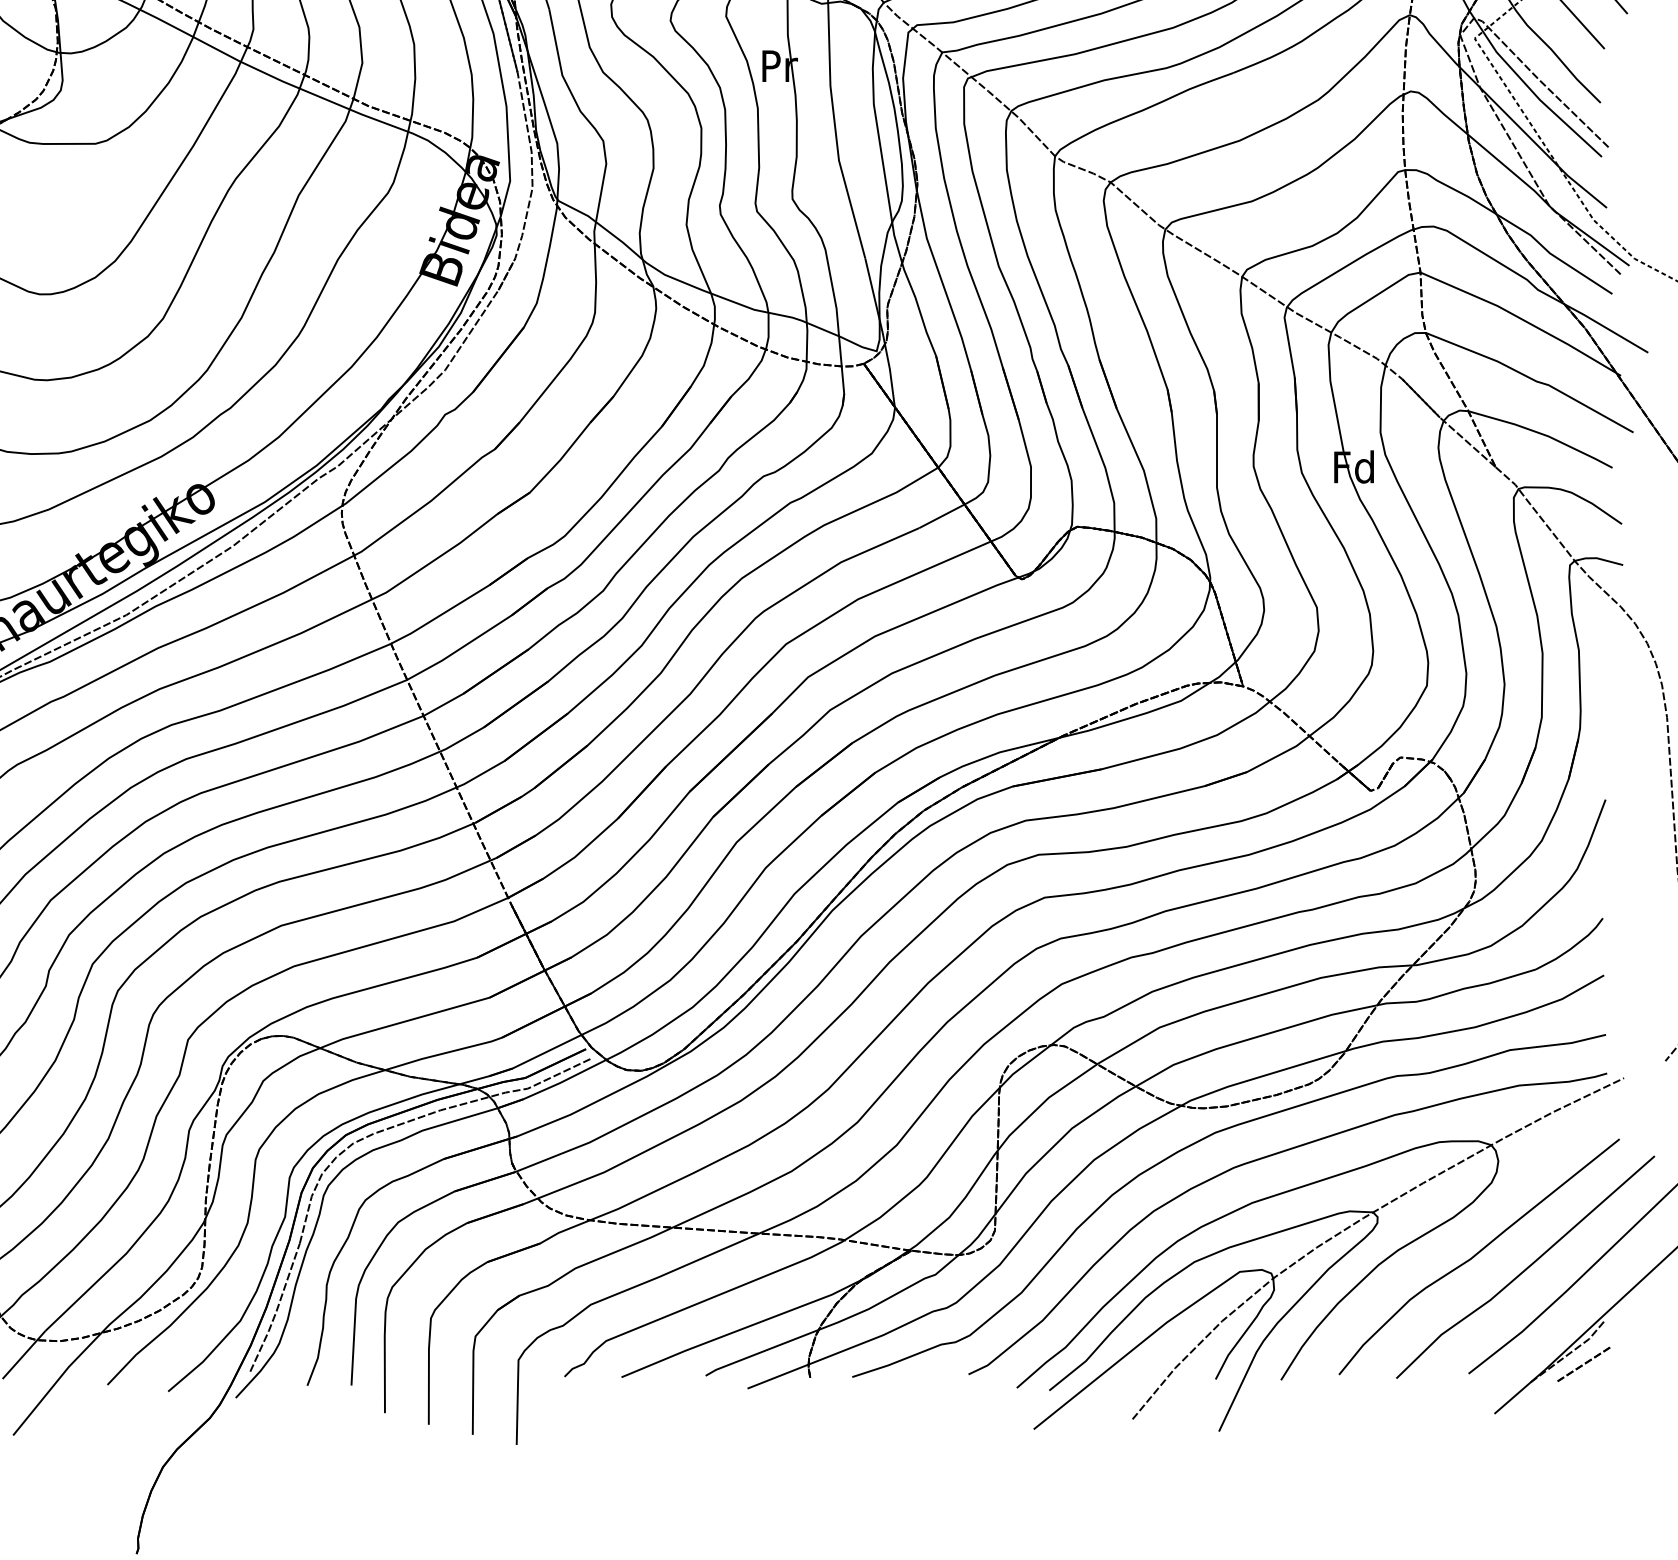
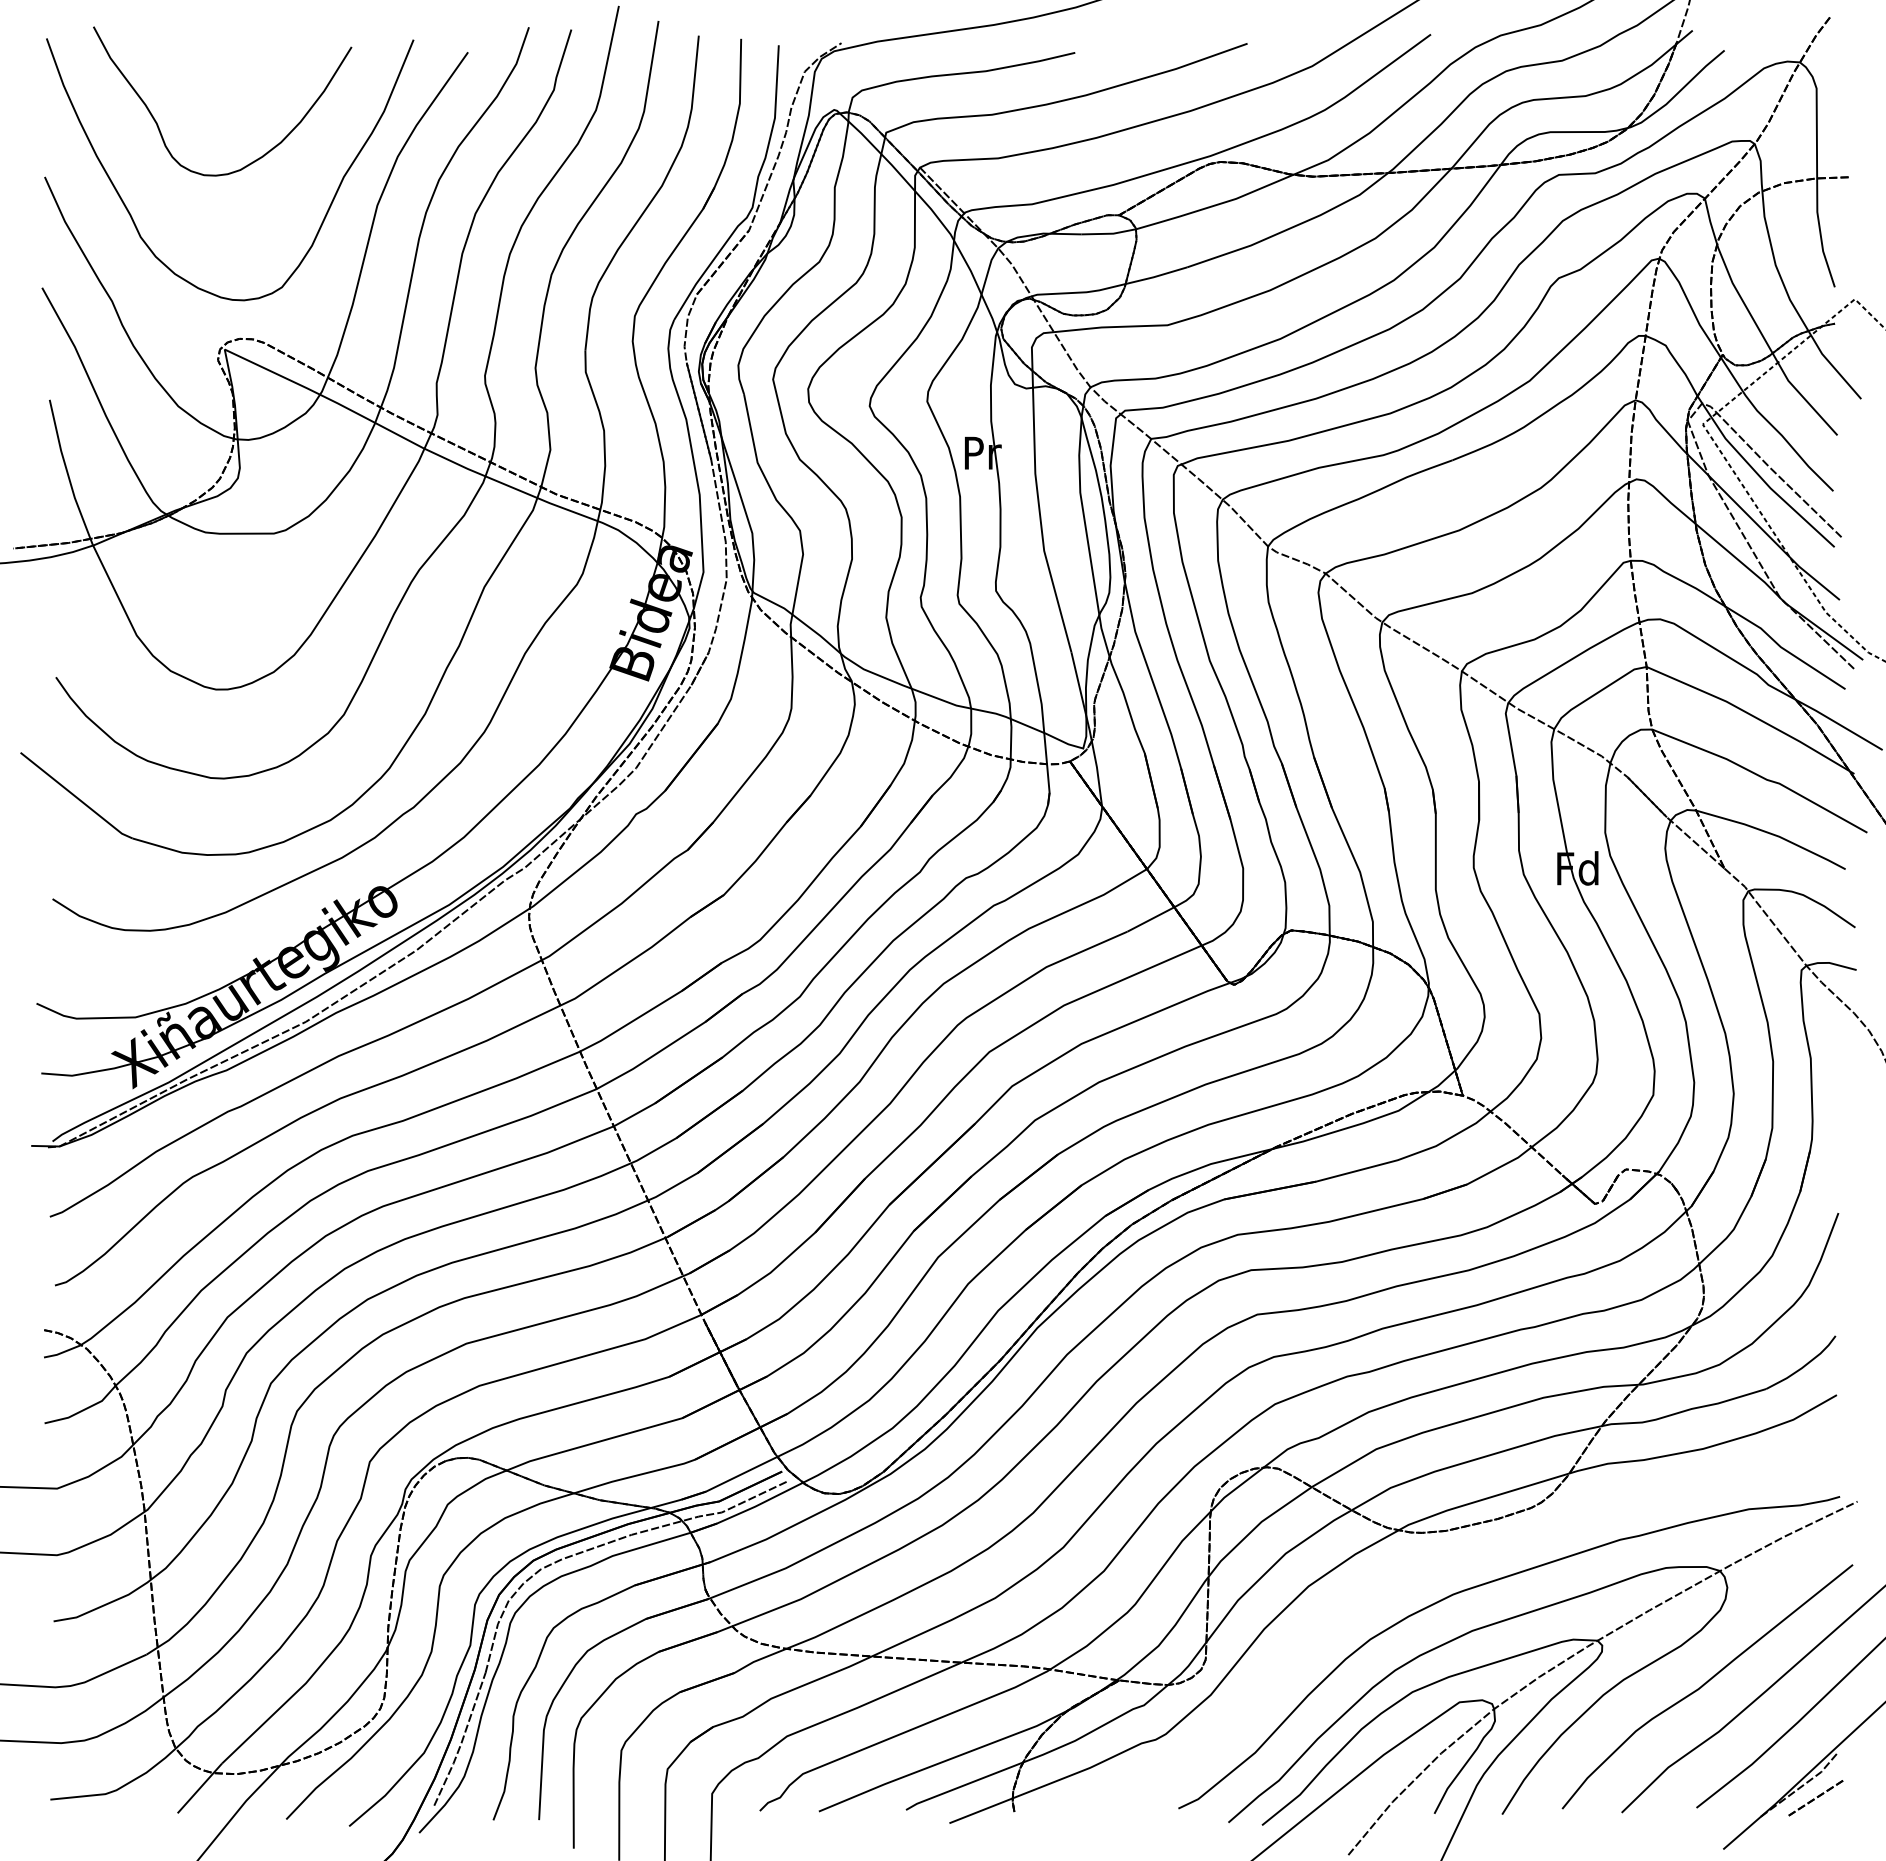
curve: (1196, 1143) -> (1414, 1569), removed

